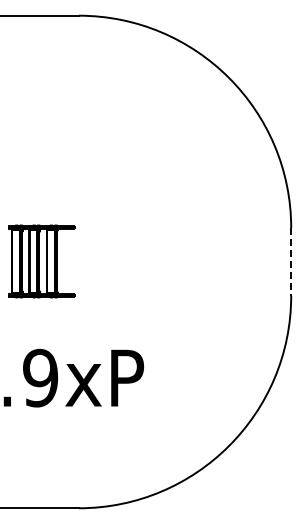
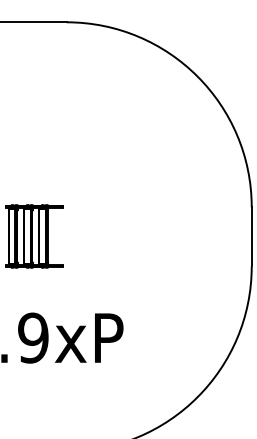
line: (291, 261) -> (251, 236), dashed -> solid

